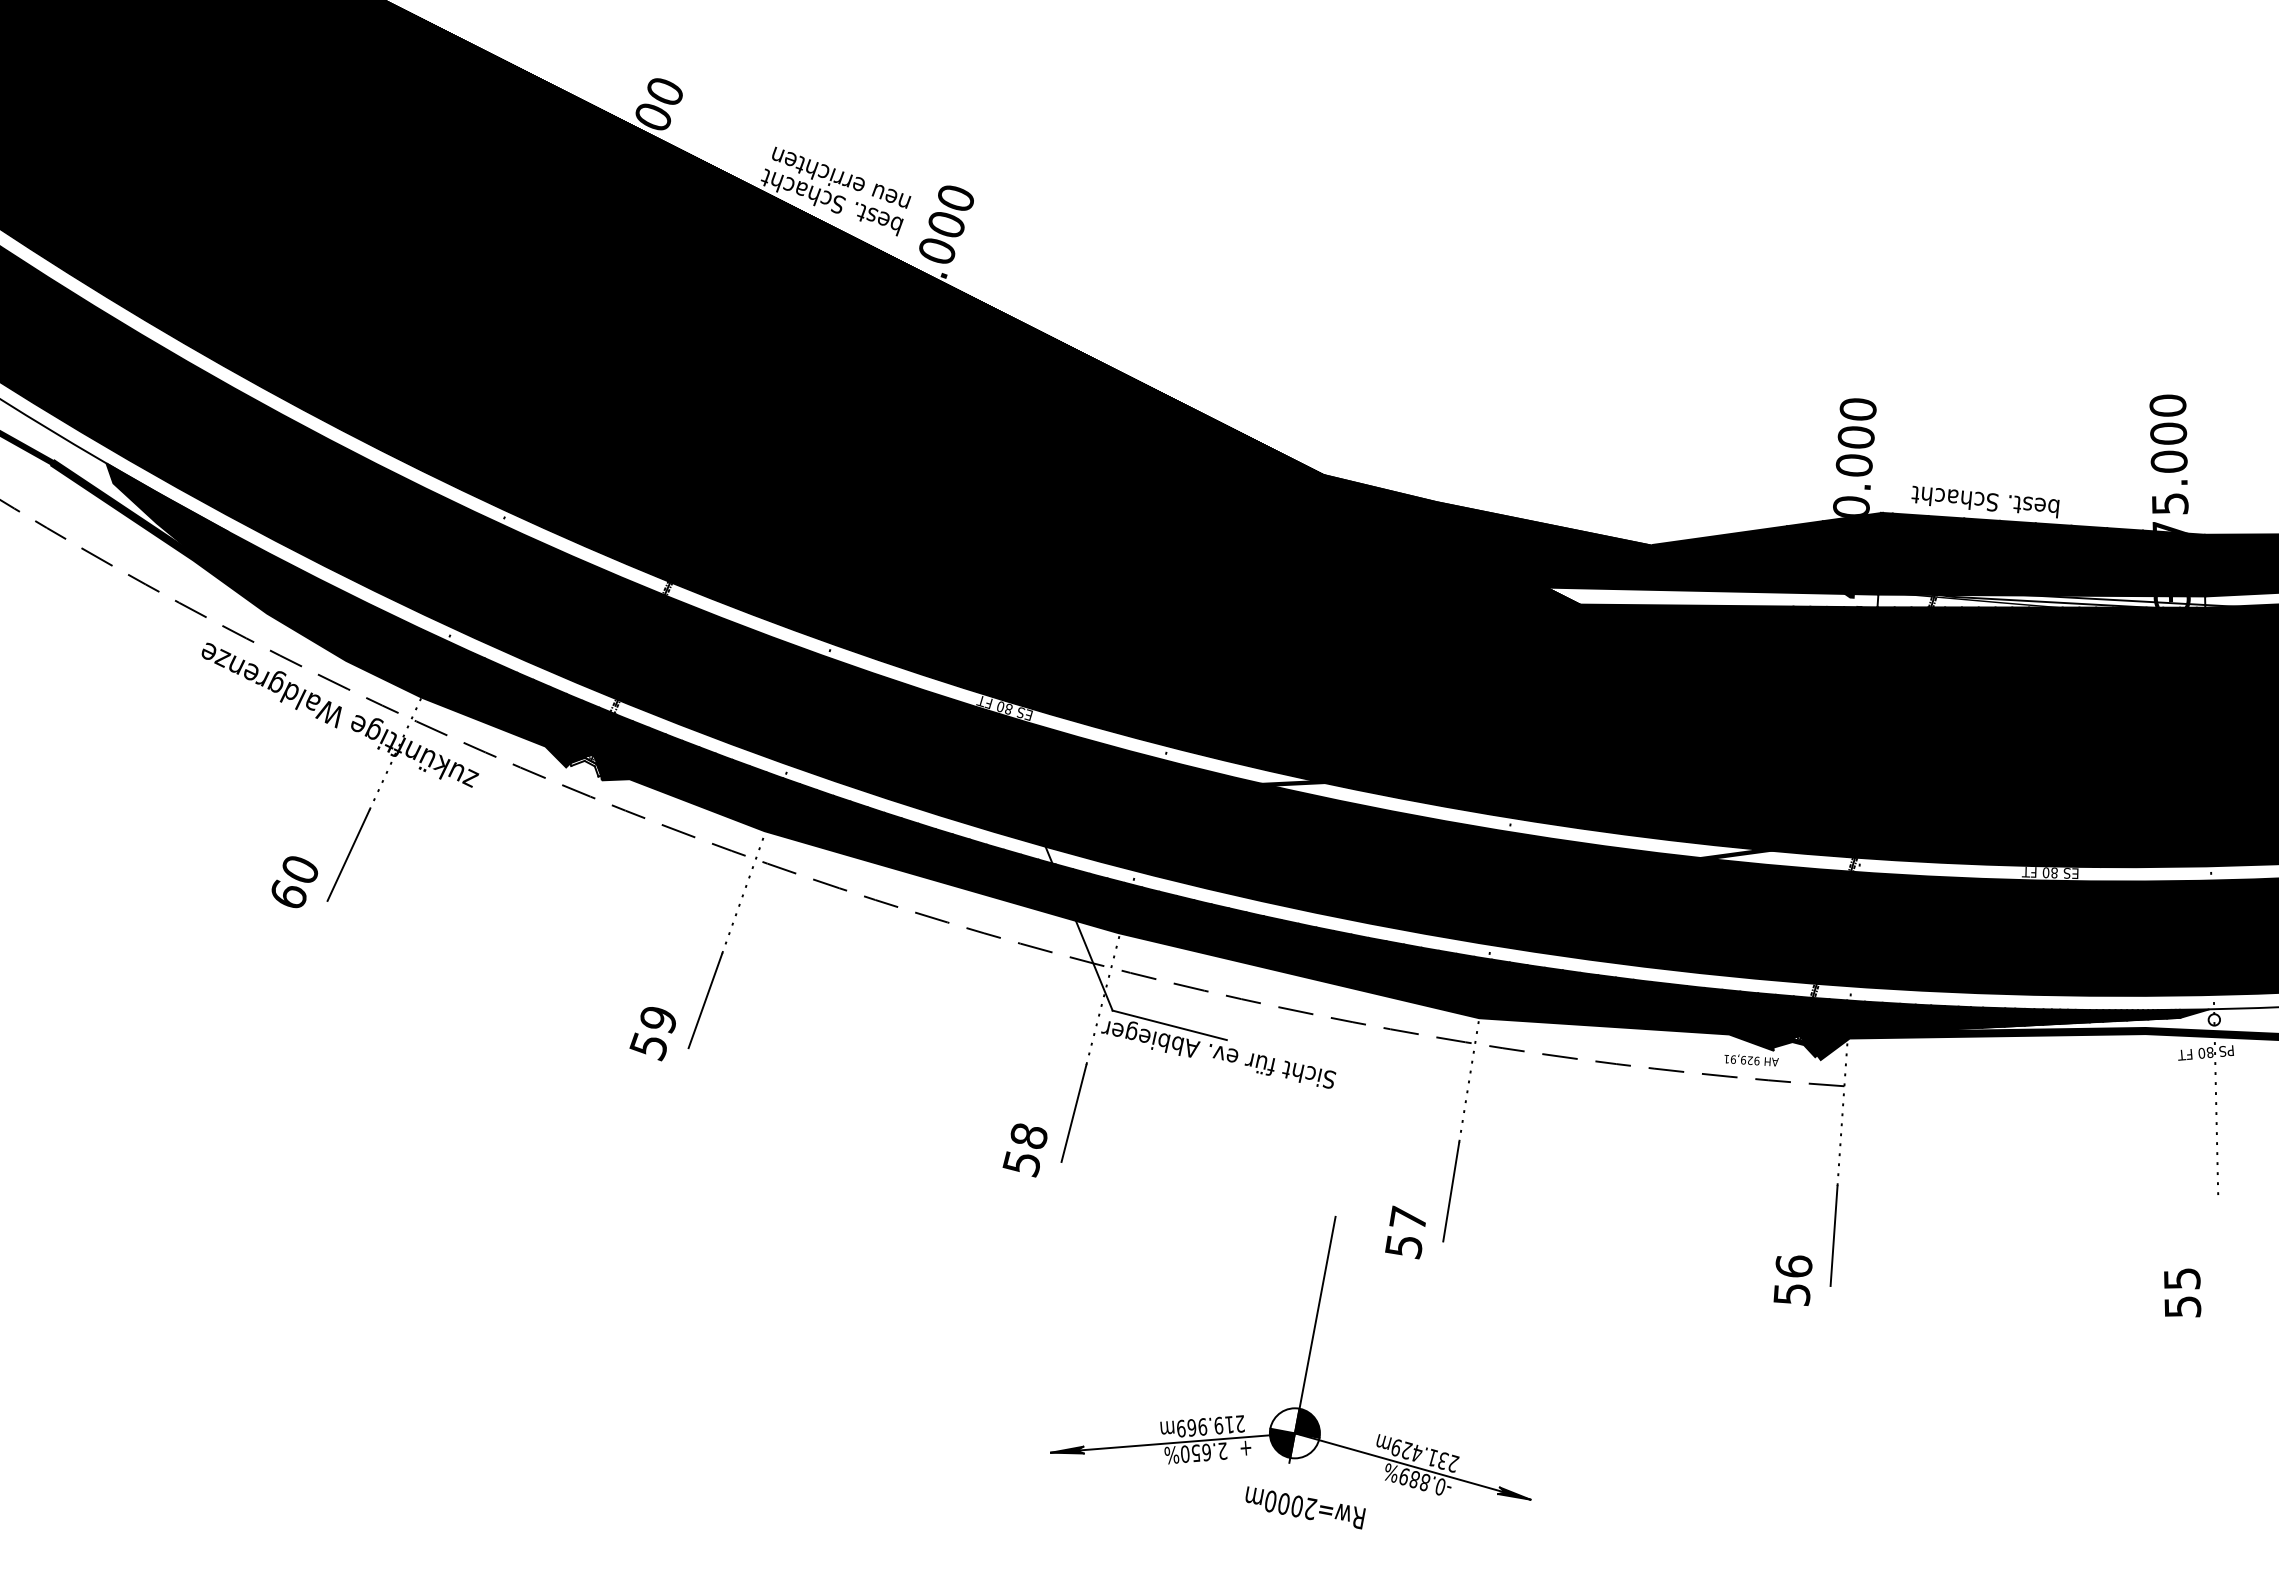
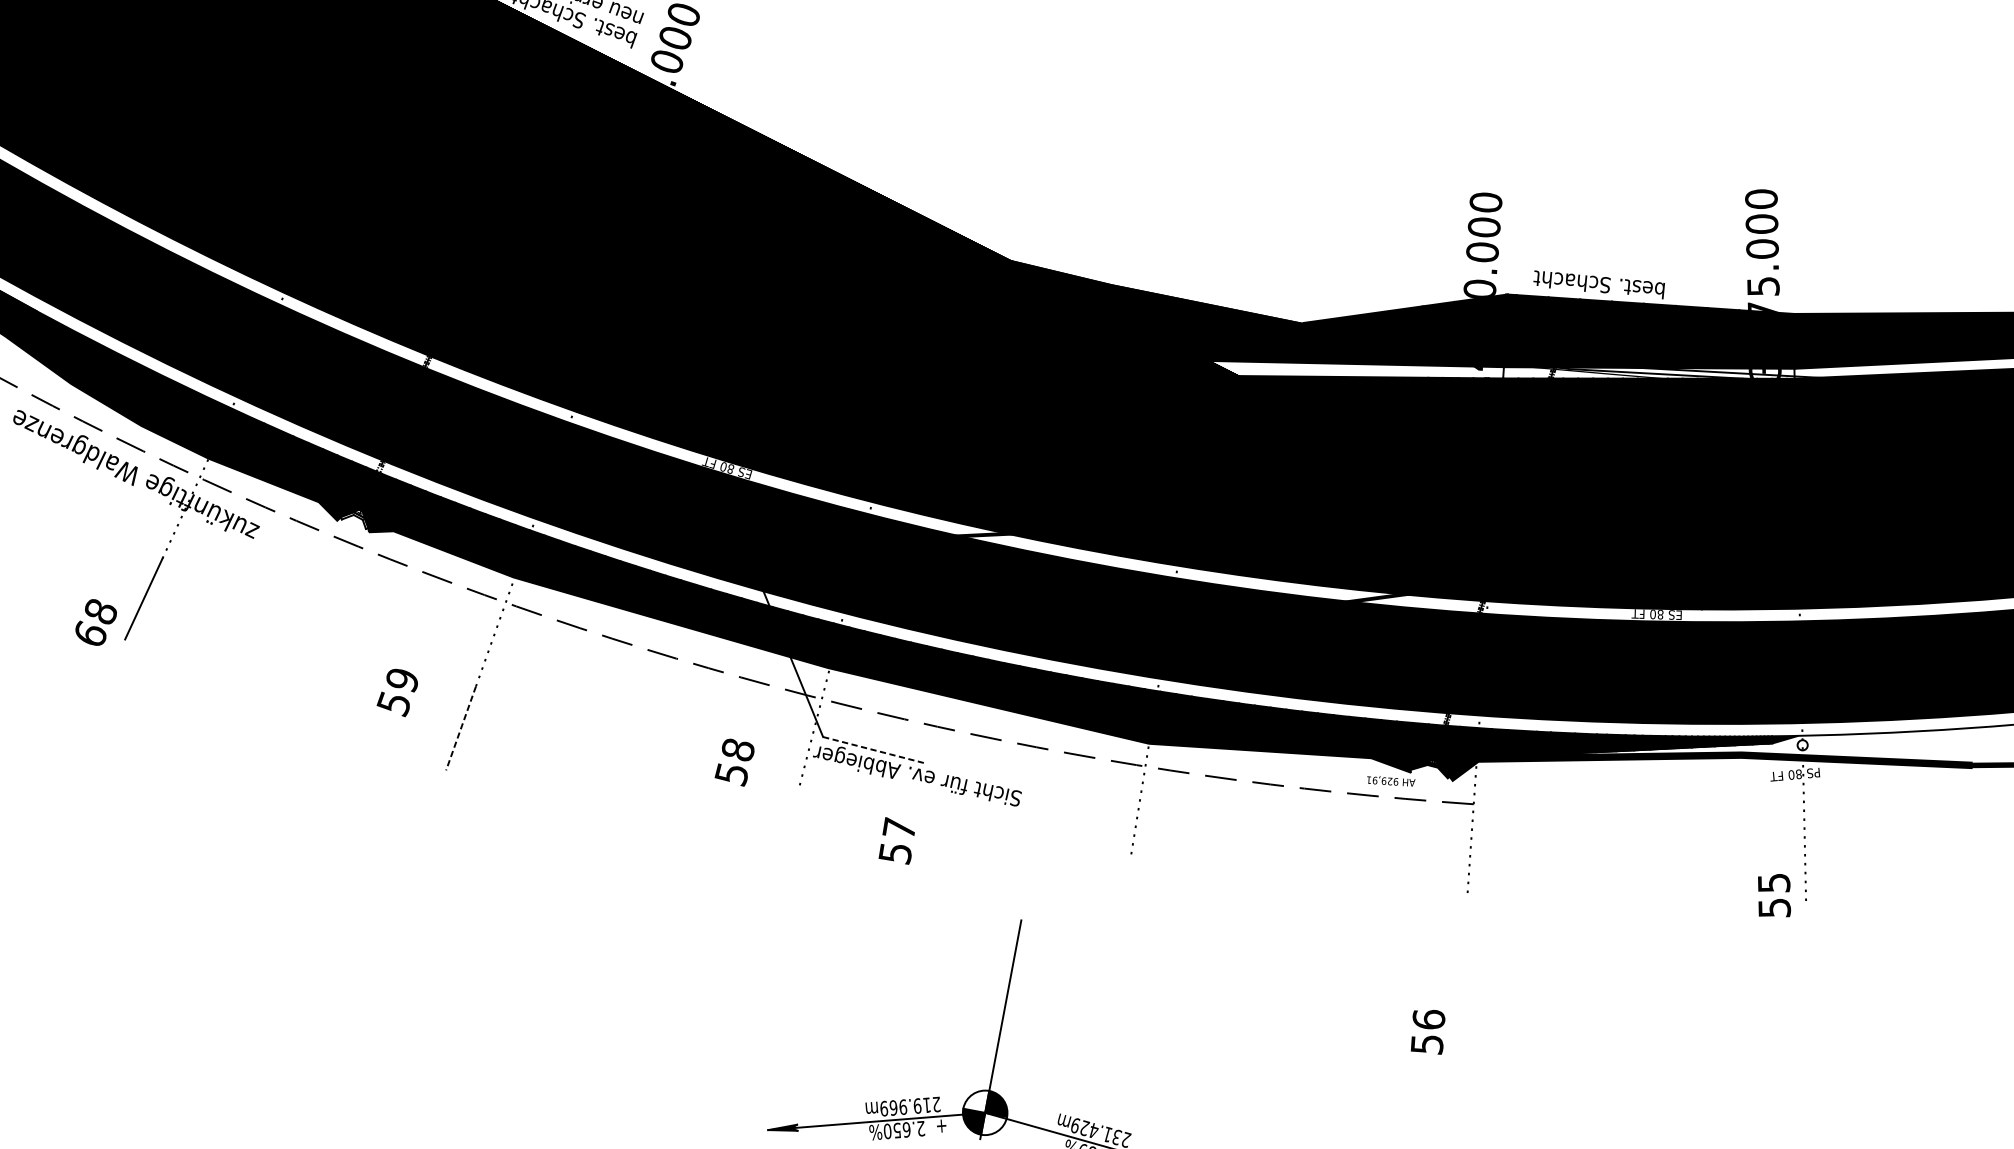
text: (300, 869) -> (101, 611), 60 -> 68
line: (705, 1001) -> (461, 728), solid -> dashed
line: (1169, 1025) -> (873, 750), solid -> dashed
text: (652, 1034) -> (397, 693), moved
line: (1073, 1113) -> (788, 828), removed
text: (1024, 1150) -> (734, 762), moved
line: (1451, 1191) -> (1124, 897), removed
text: (1405, 1232) -> (896, 840), moved
line: (1833, 1235) -> (1464, 936), removed
text: (1792, 1280) -> (1427, 1032), moved
text: (2182, 1292) -> (1774, 895), moved

